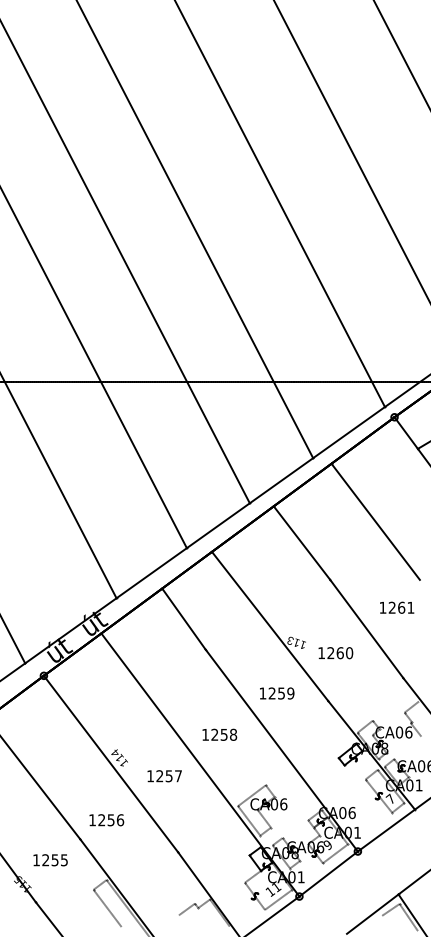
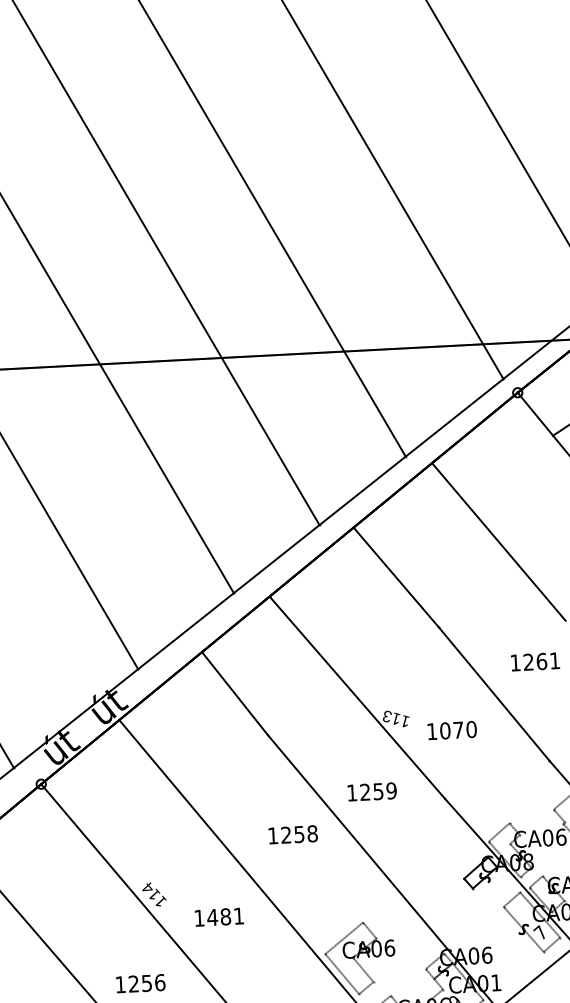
text: (335, 653) -> (451, 731), 1260 -> 1070
text: (219, 734) -> (292, 834), moved
text: (168, 776) -> (224, 917), 1257 -> 1481

